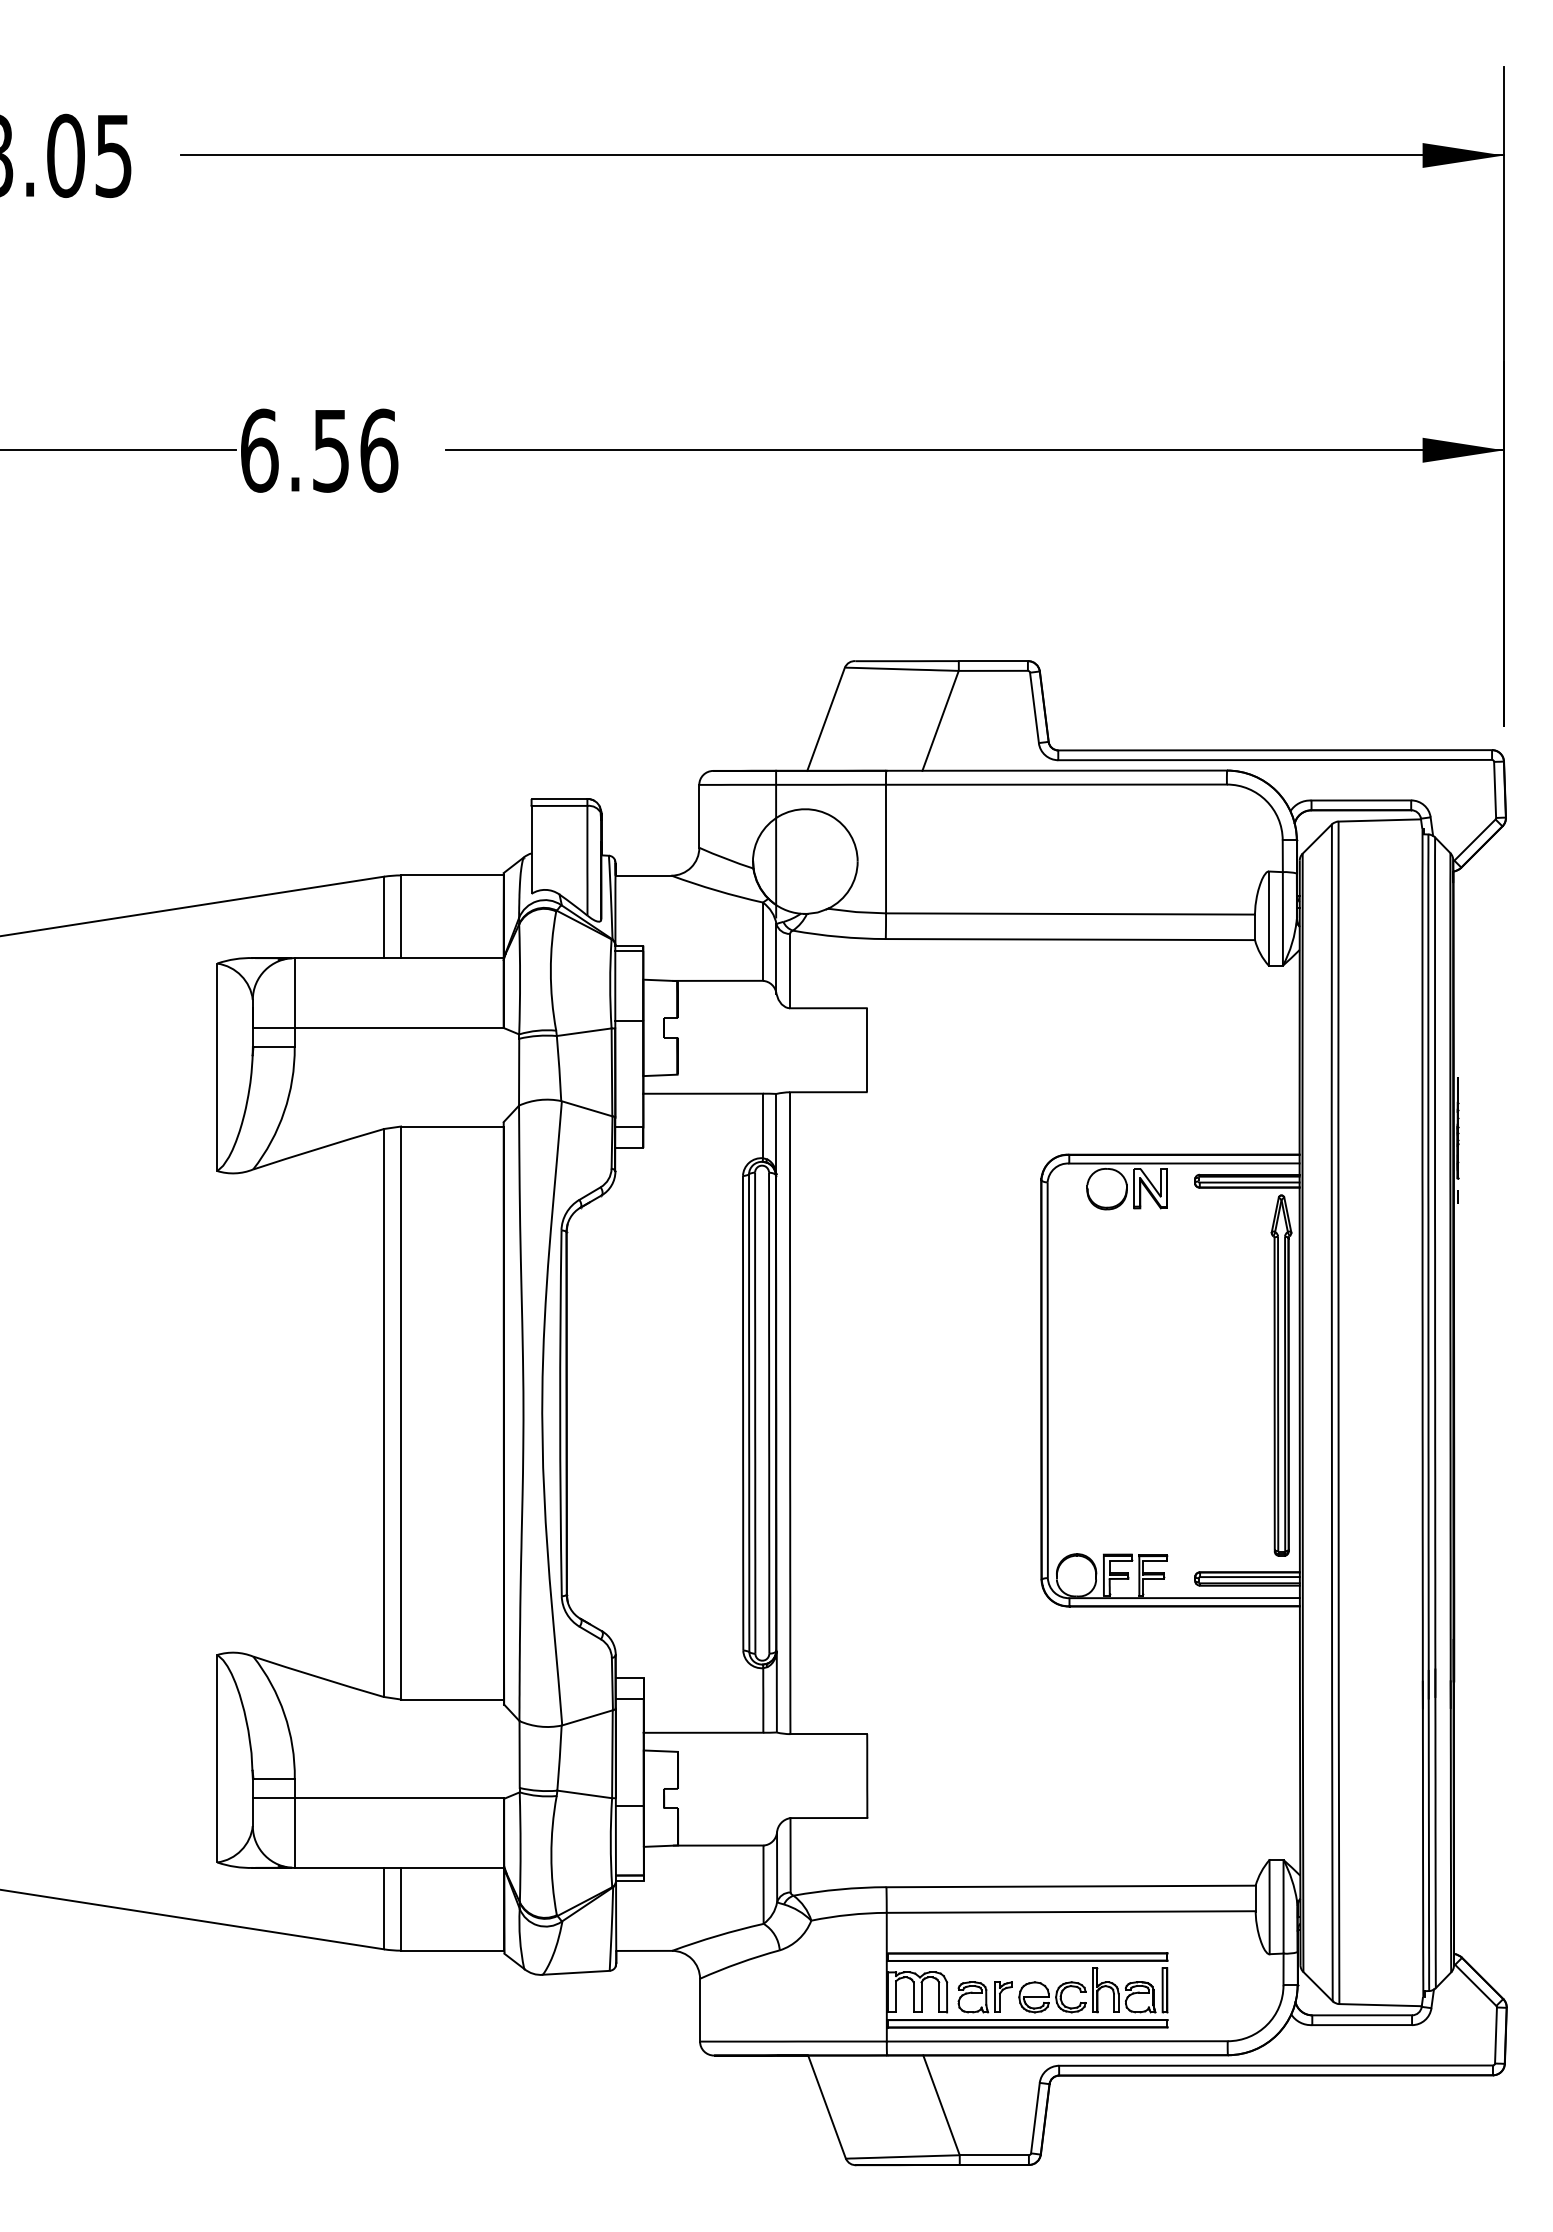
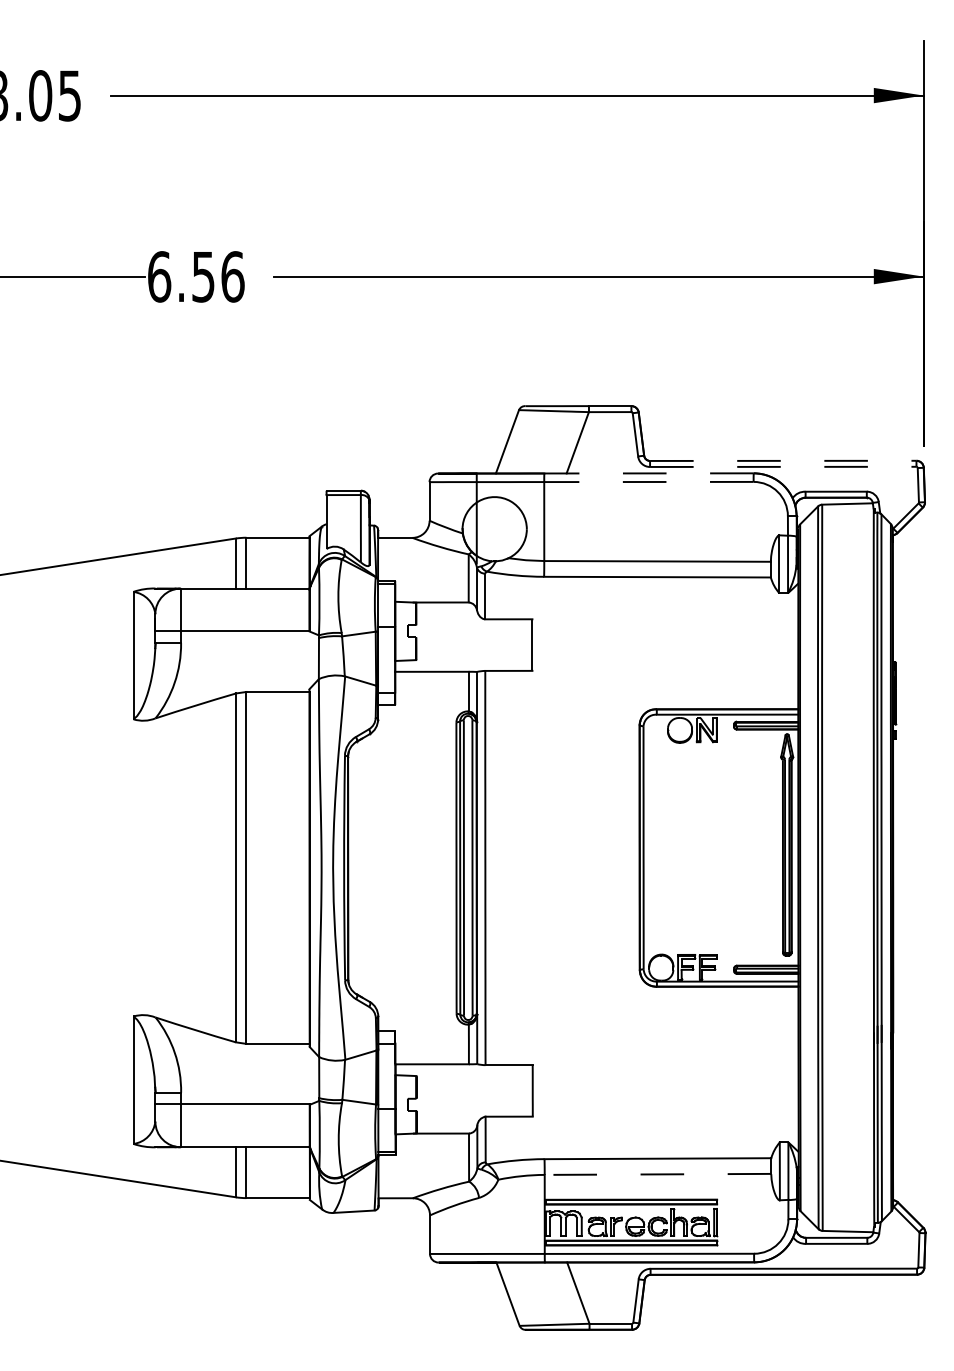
line: (1275, 749) -> (783, 460), solid -> dashed
line: (1275, 759) -> (783, 466), solid -> dashed
line: (1057, 770) -> (649, 473), solid -> dashed
line: (1055, 785) -> (648, 482), solid -> dashed
line: (1070, 1912) -> (657, 1174), solid -> dashed

